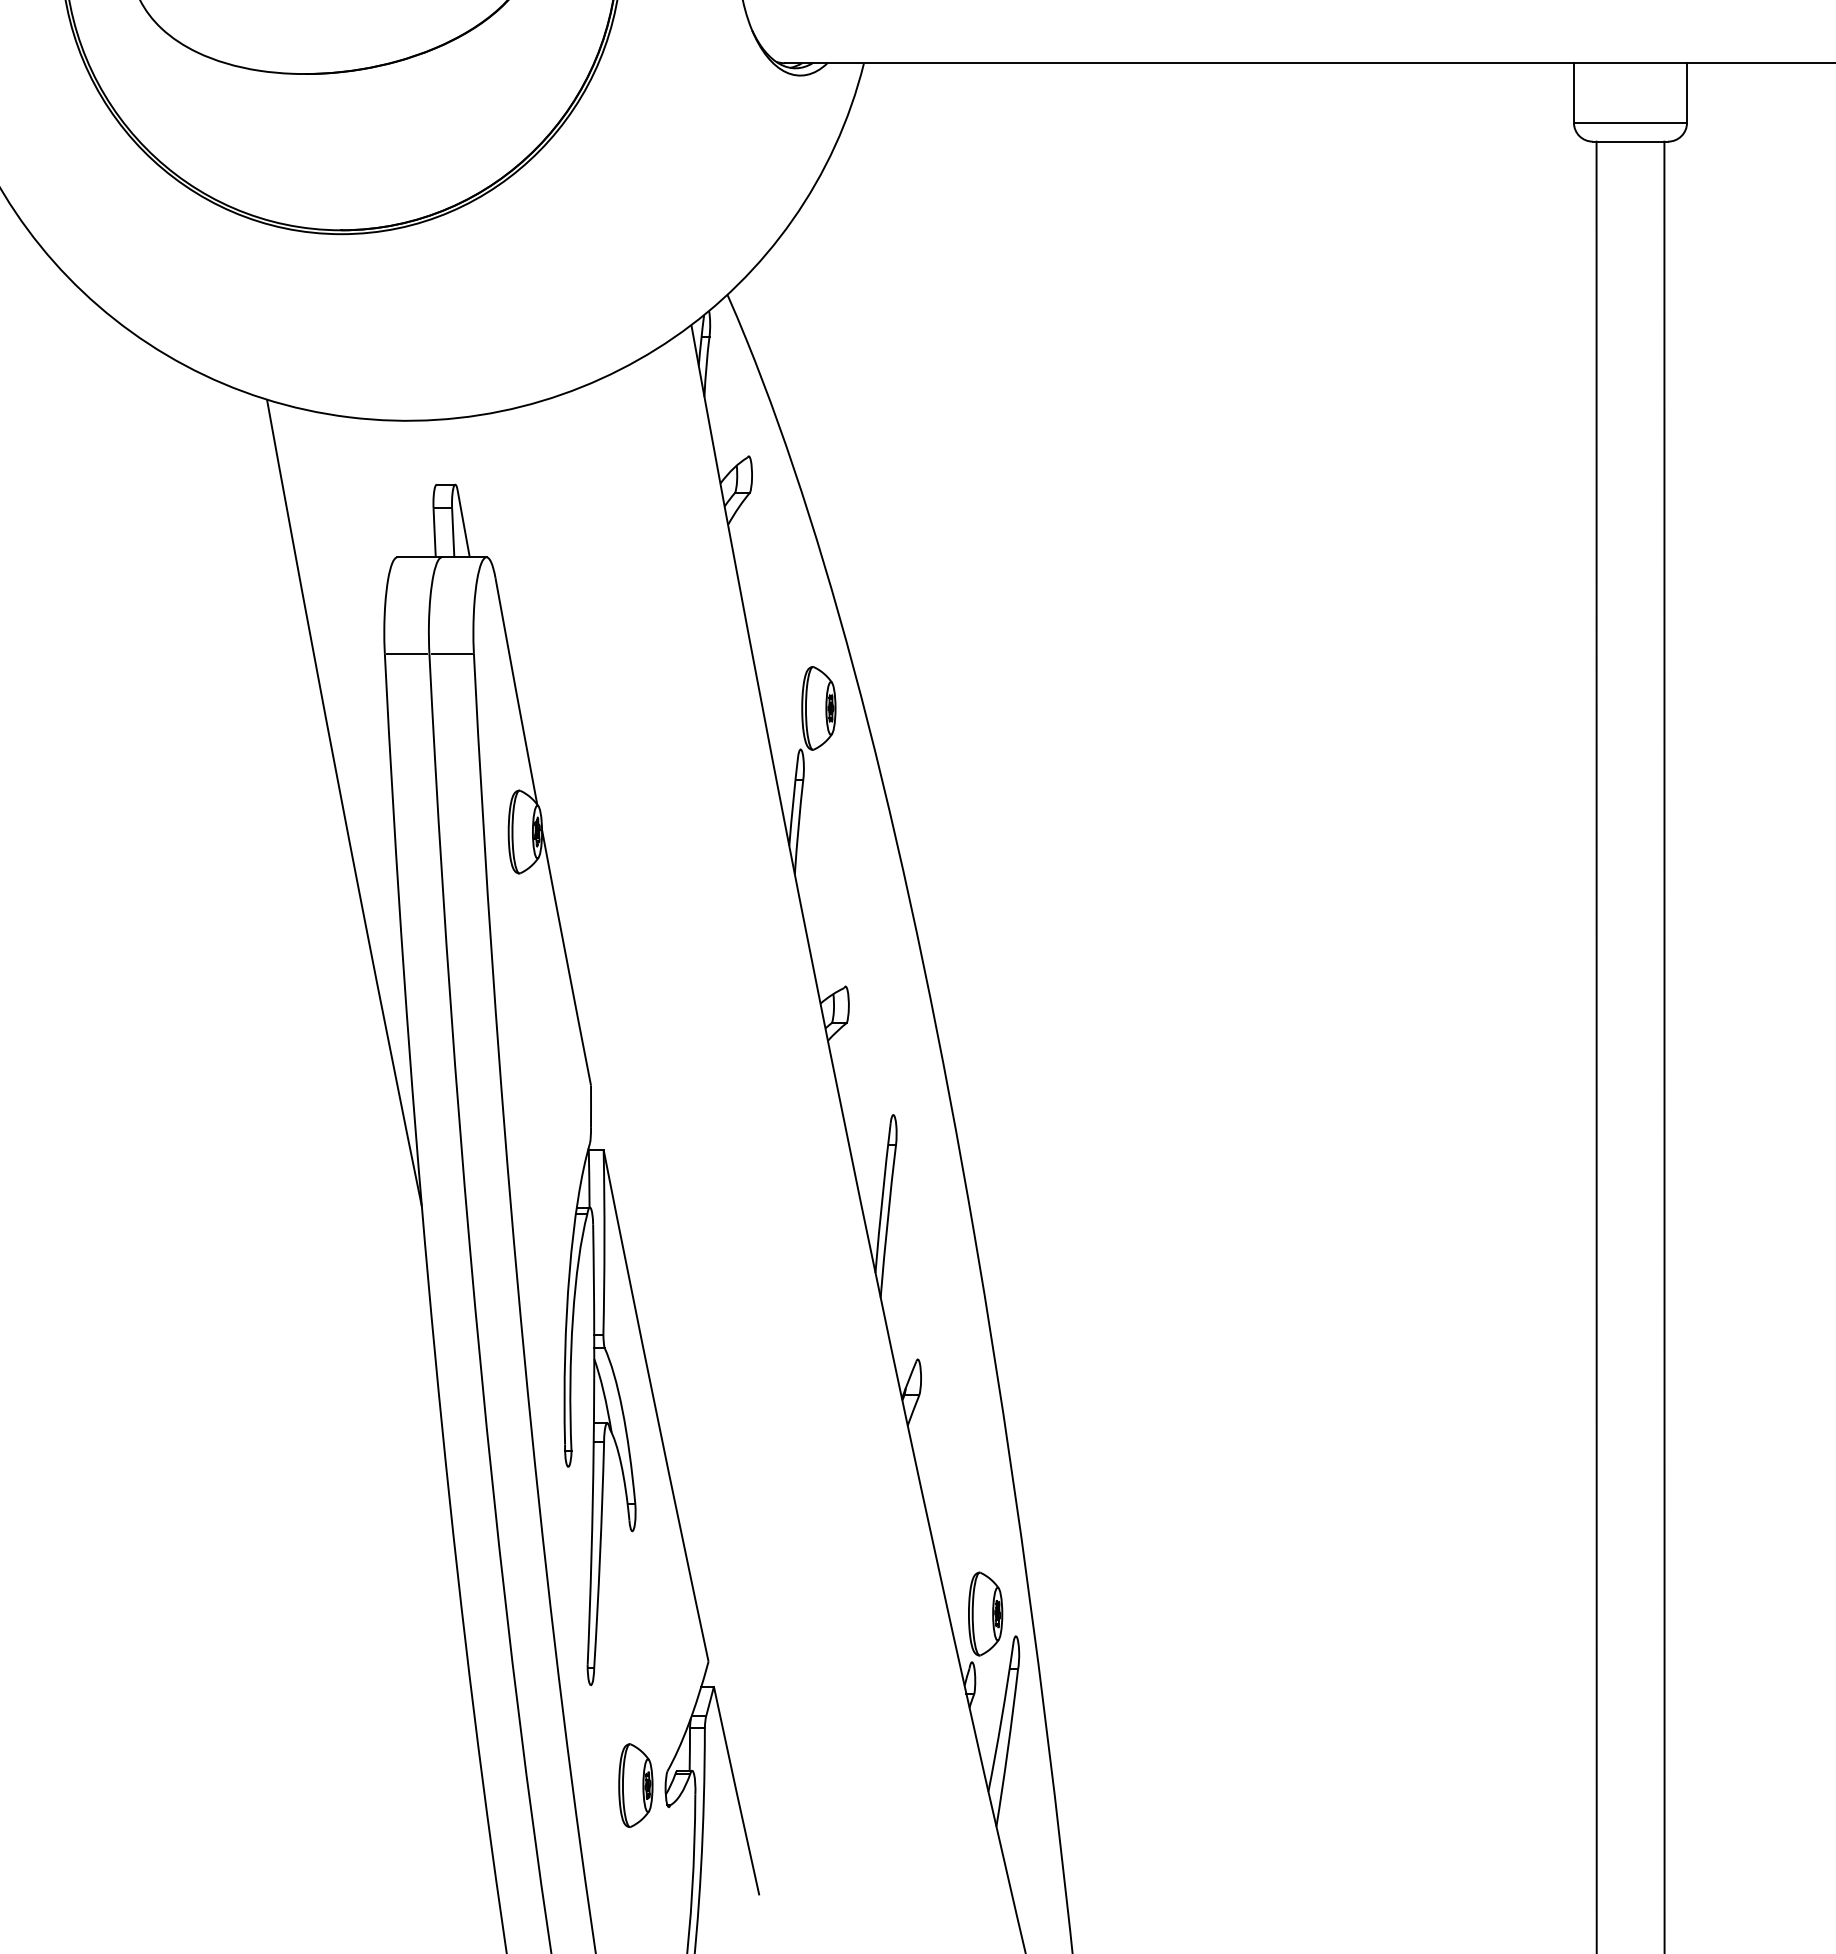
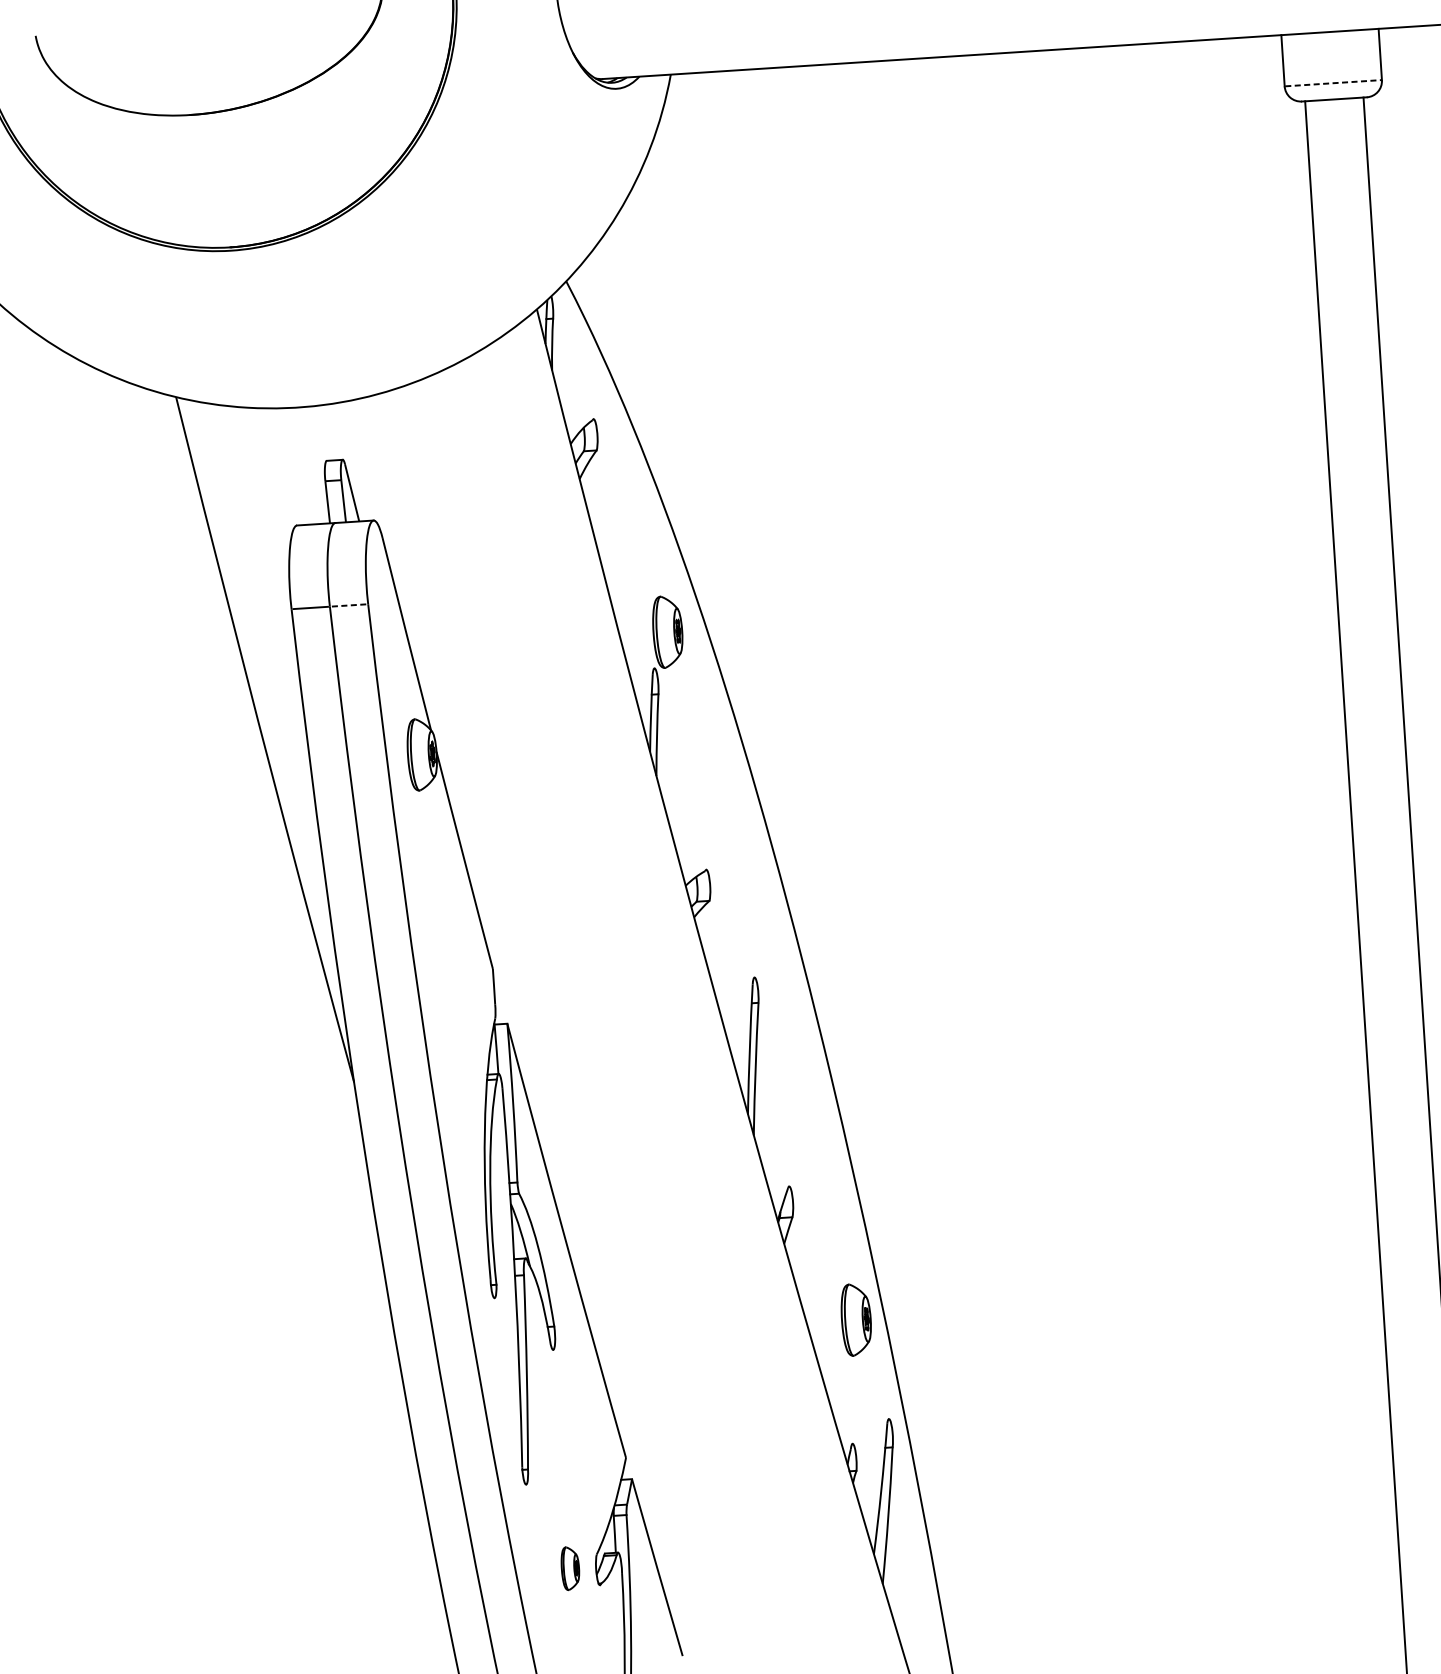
line: (1630, 122) -> (1333, 82), solid -> dashed
line: (451, 653) -> (348, 605), solid -> dashed
part: (985, 1613) -> (856, 1319), moved
part: (635, 1785) -> (570, 1568), size x0.6

